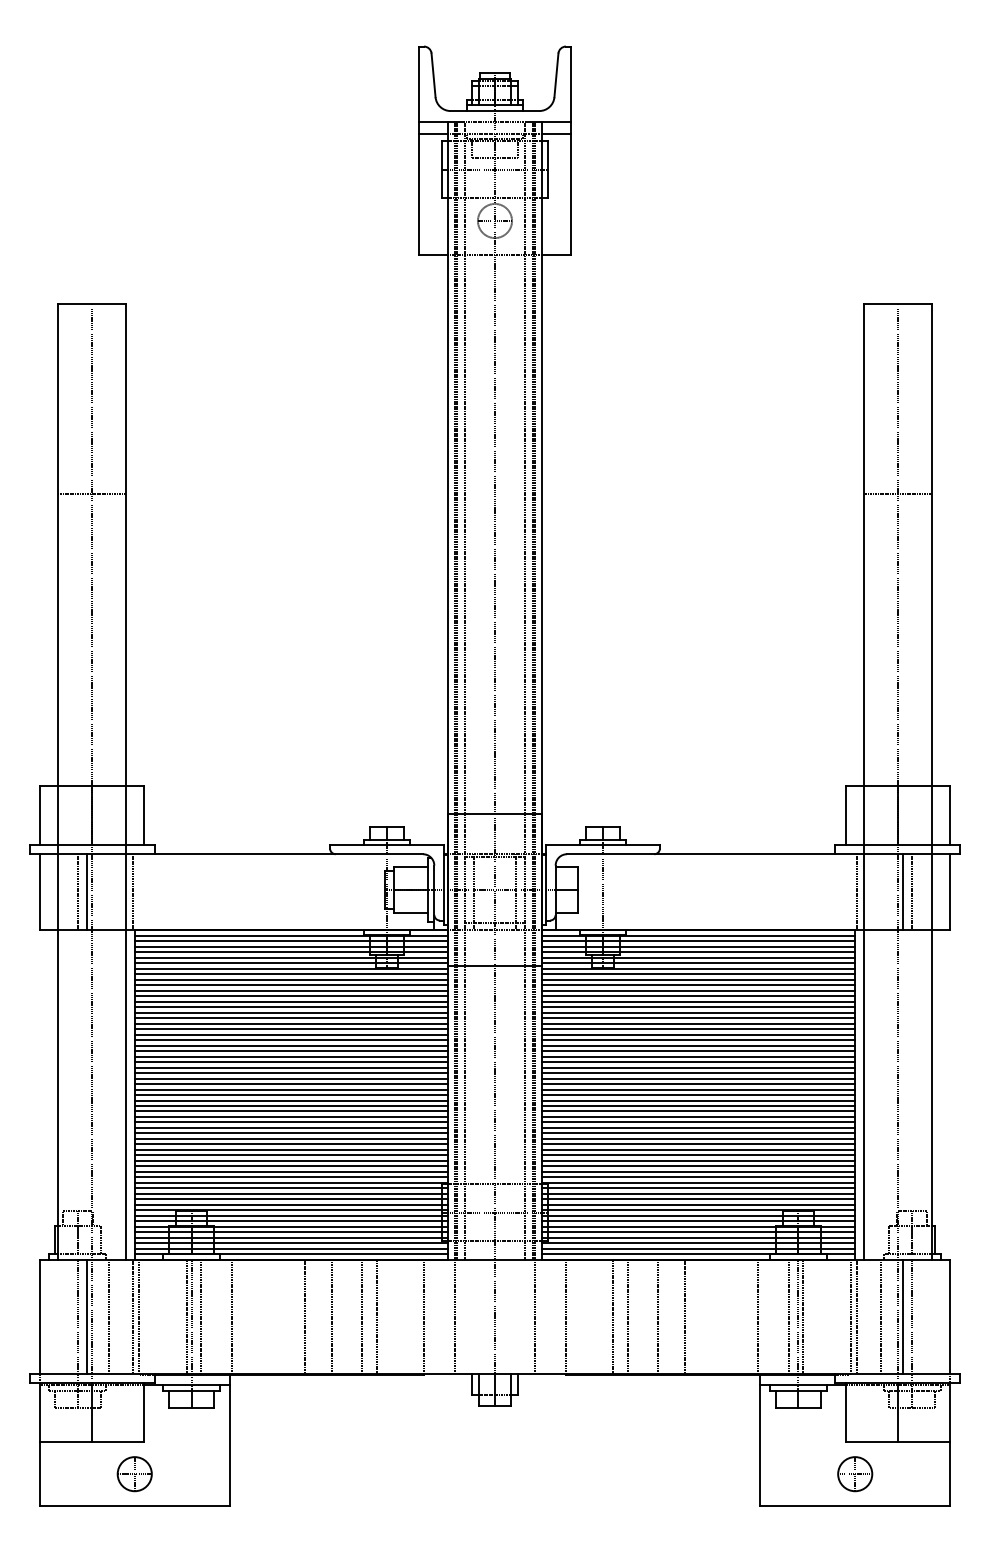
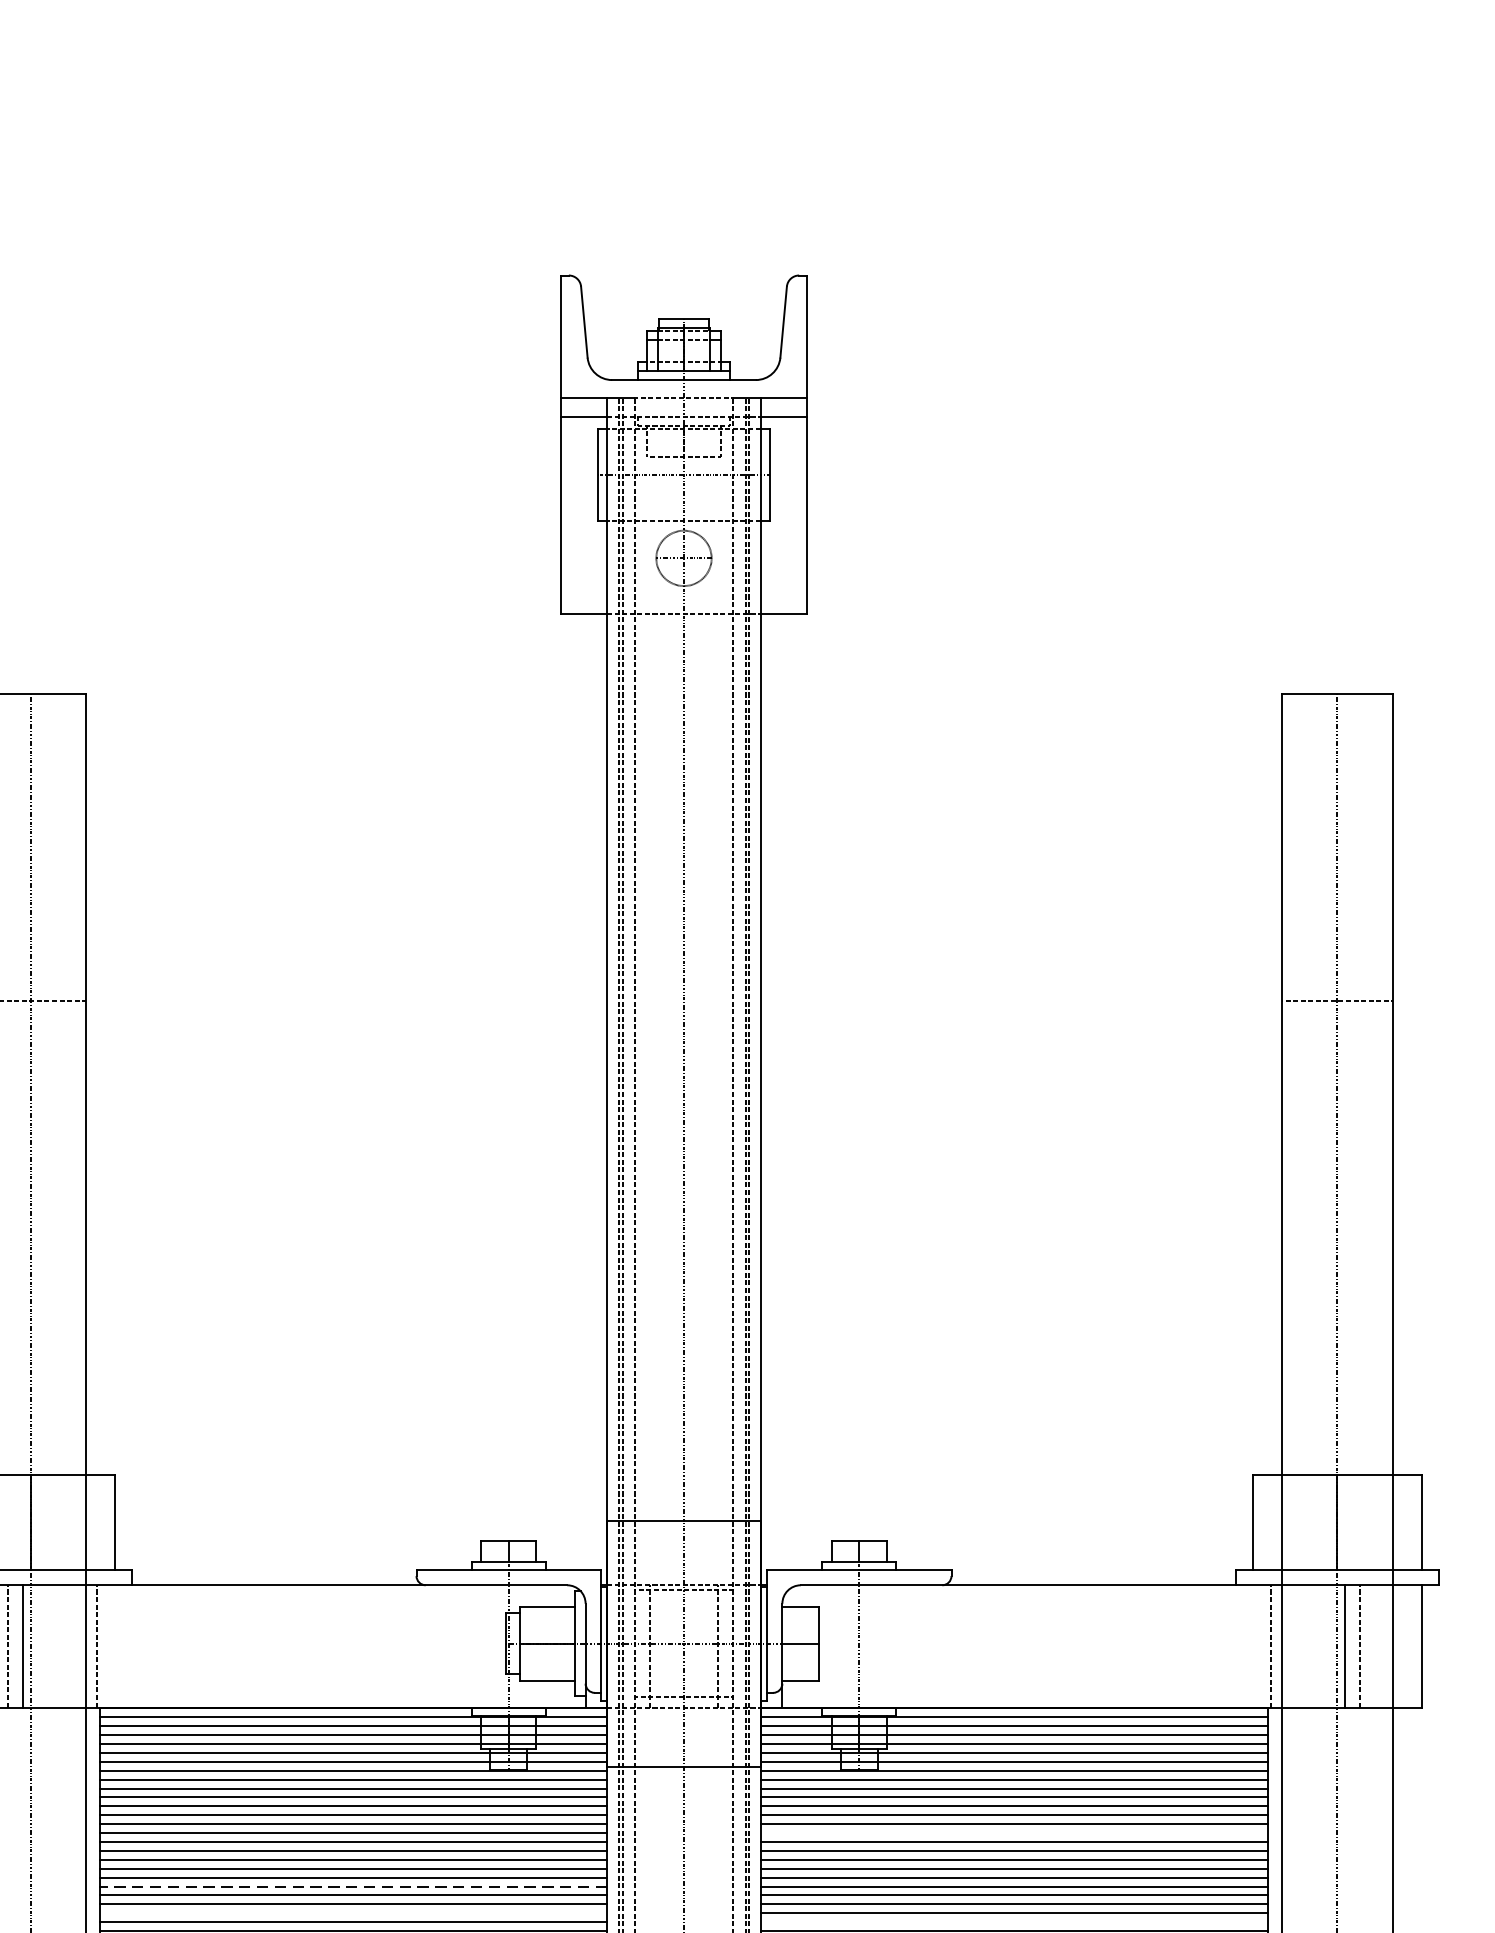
line: (698, 1007) -> (1014, 1833), removed
line: (290, 1040) -> (352, 1887), solid -> dashed
line: (290, 1056) -> (352, 1913), removed
line: (698, 1062) -> (1014, 1923), removed

